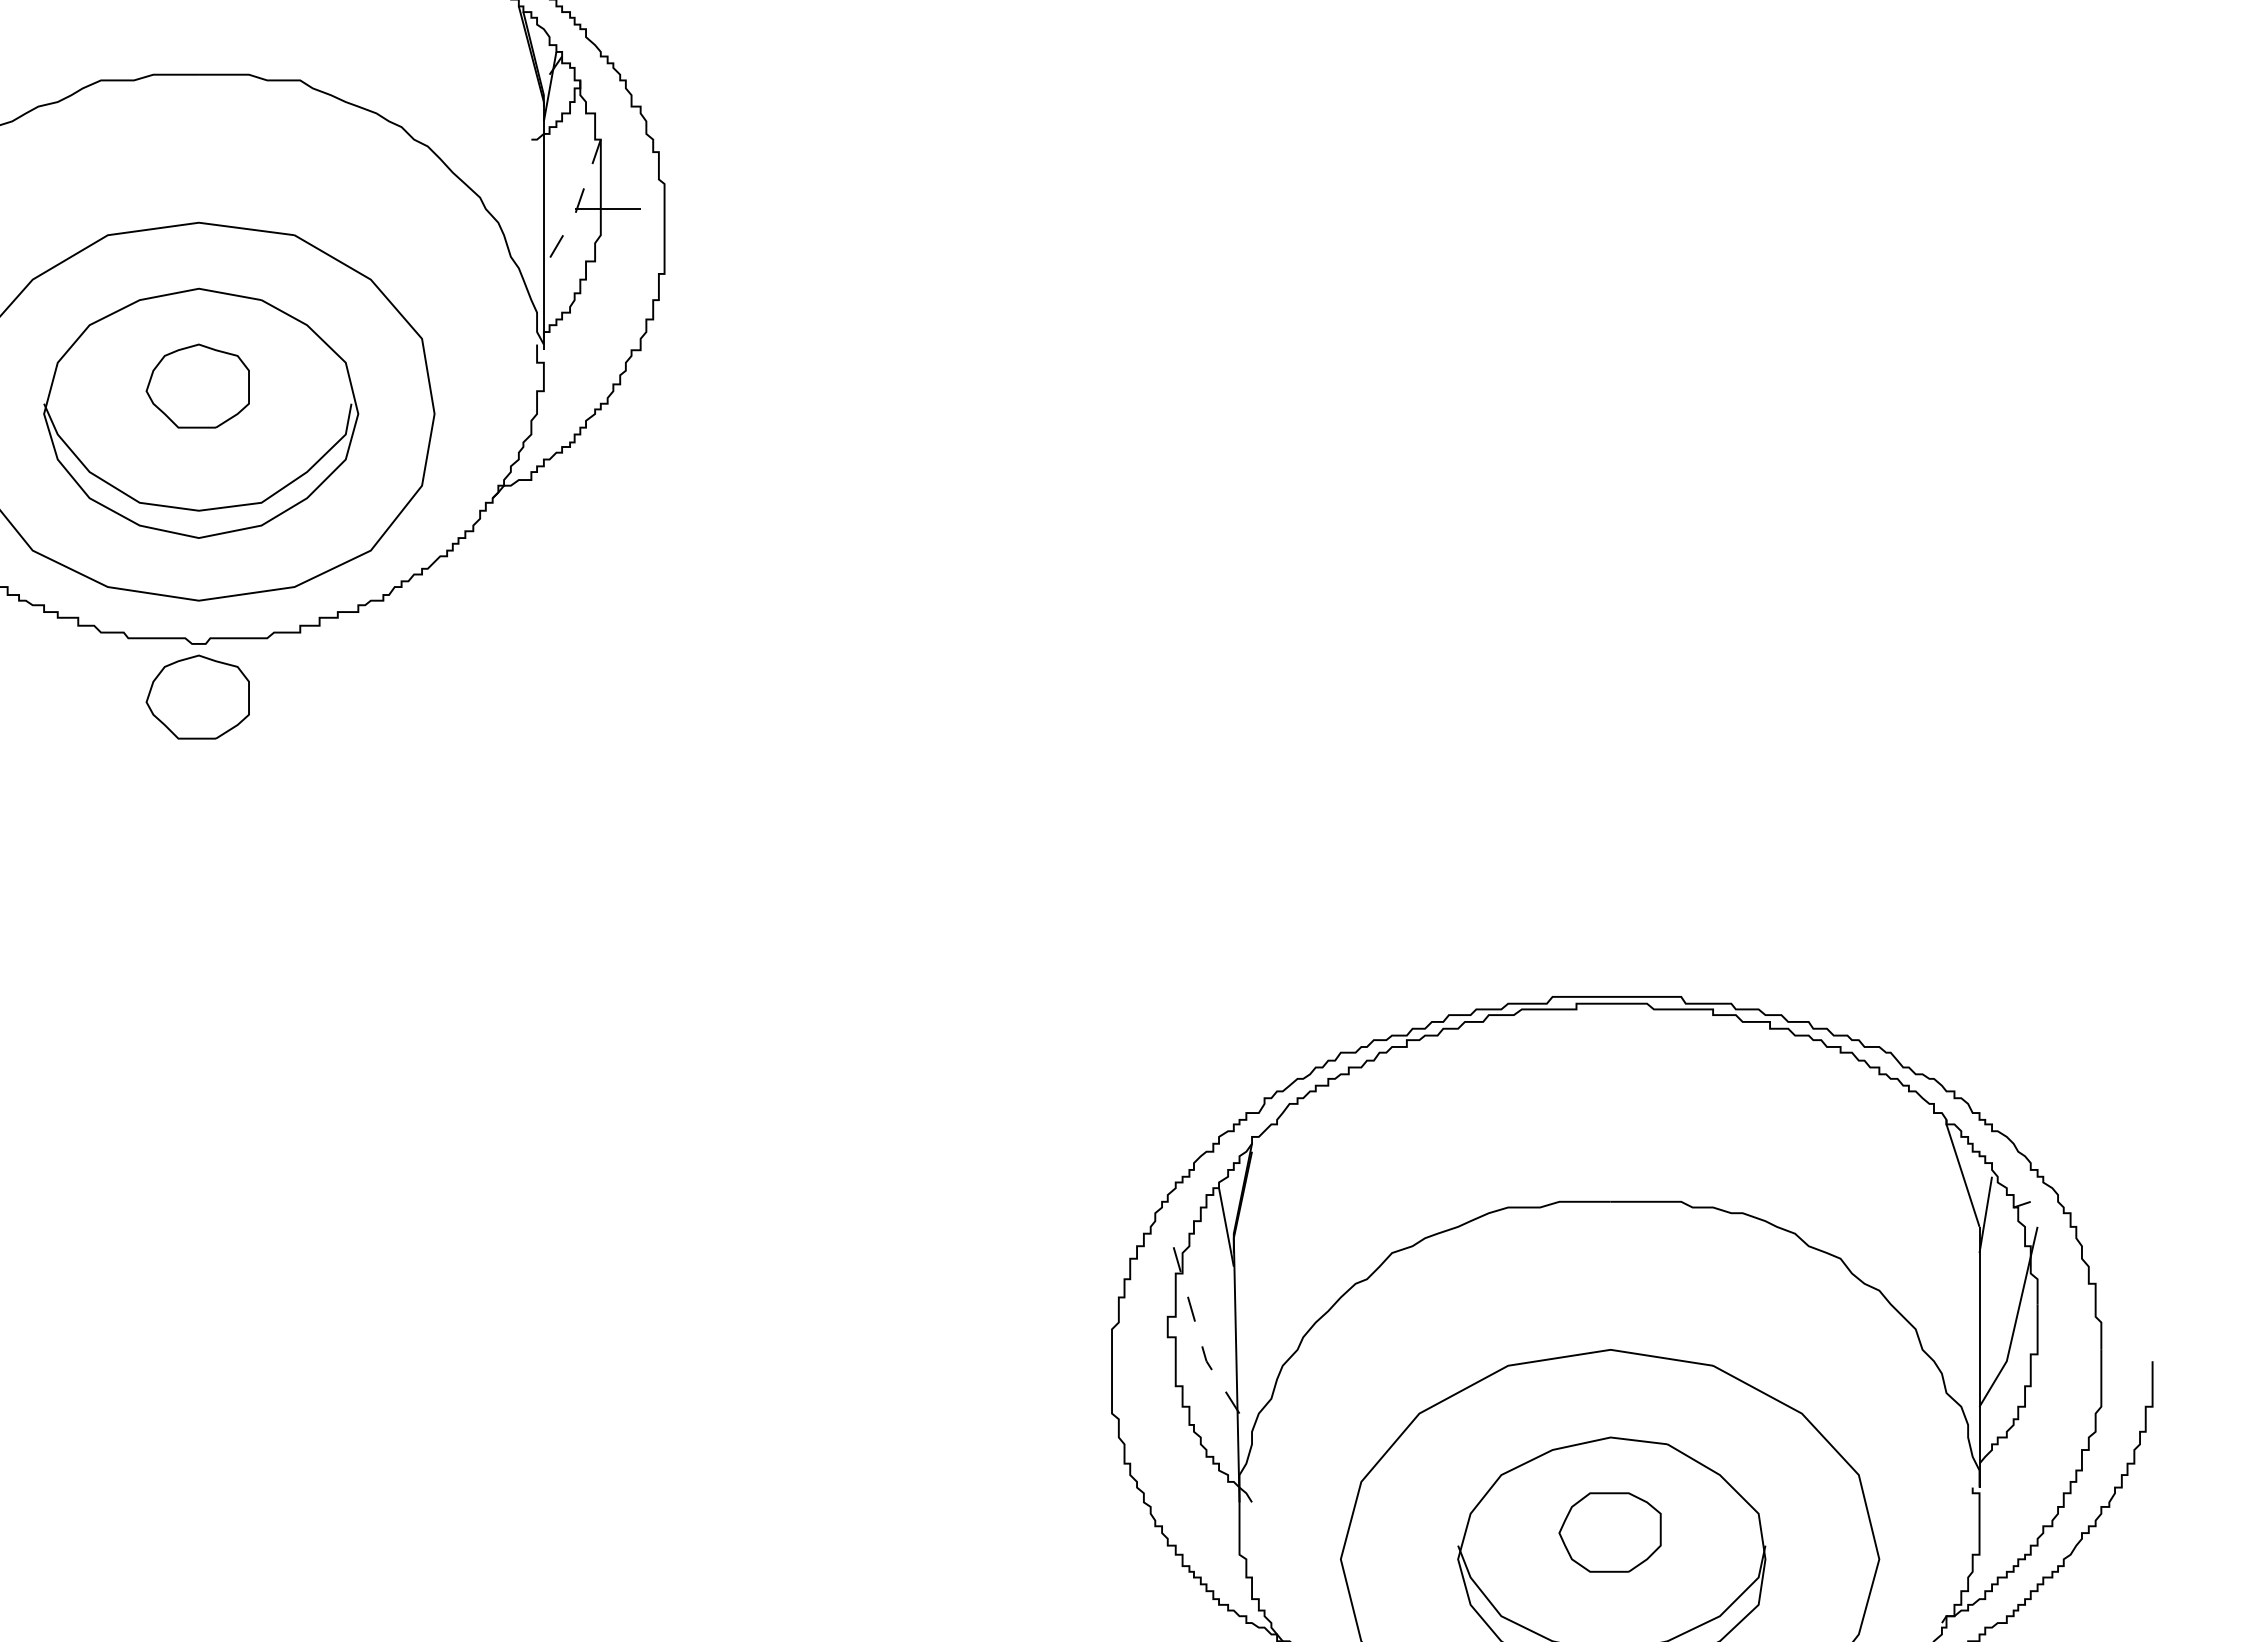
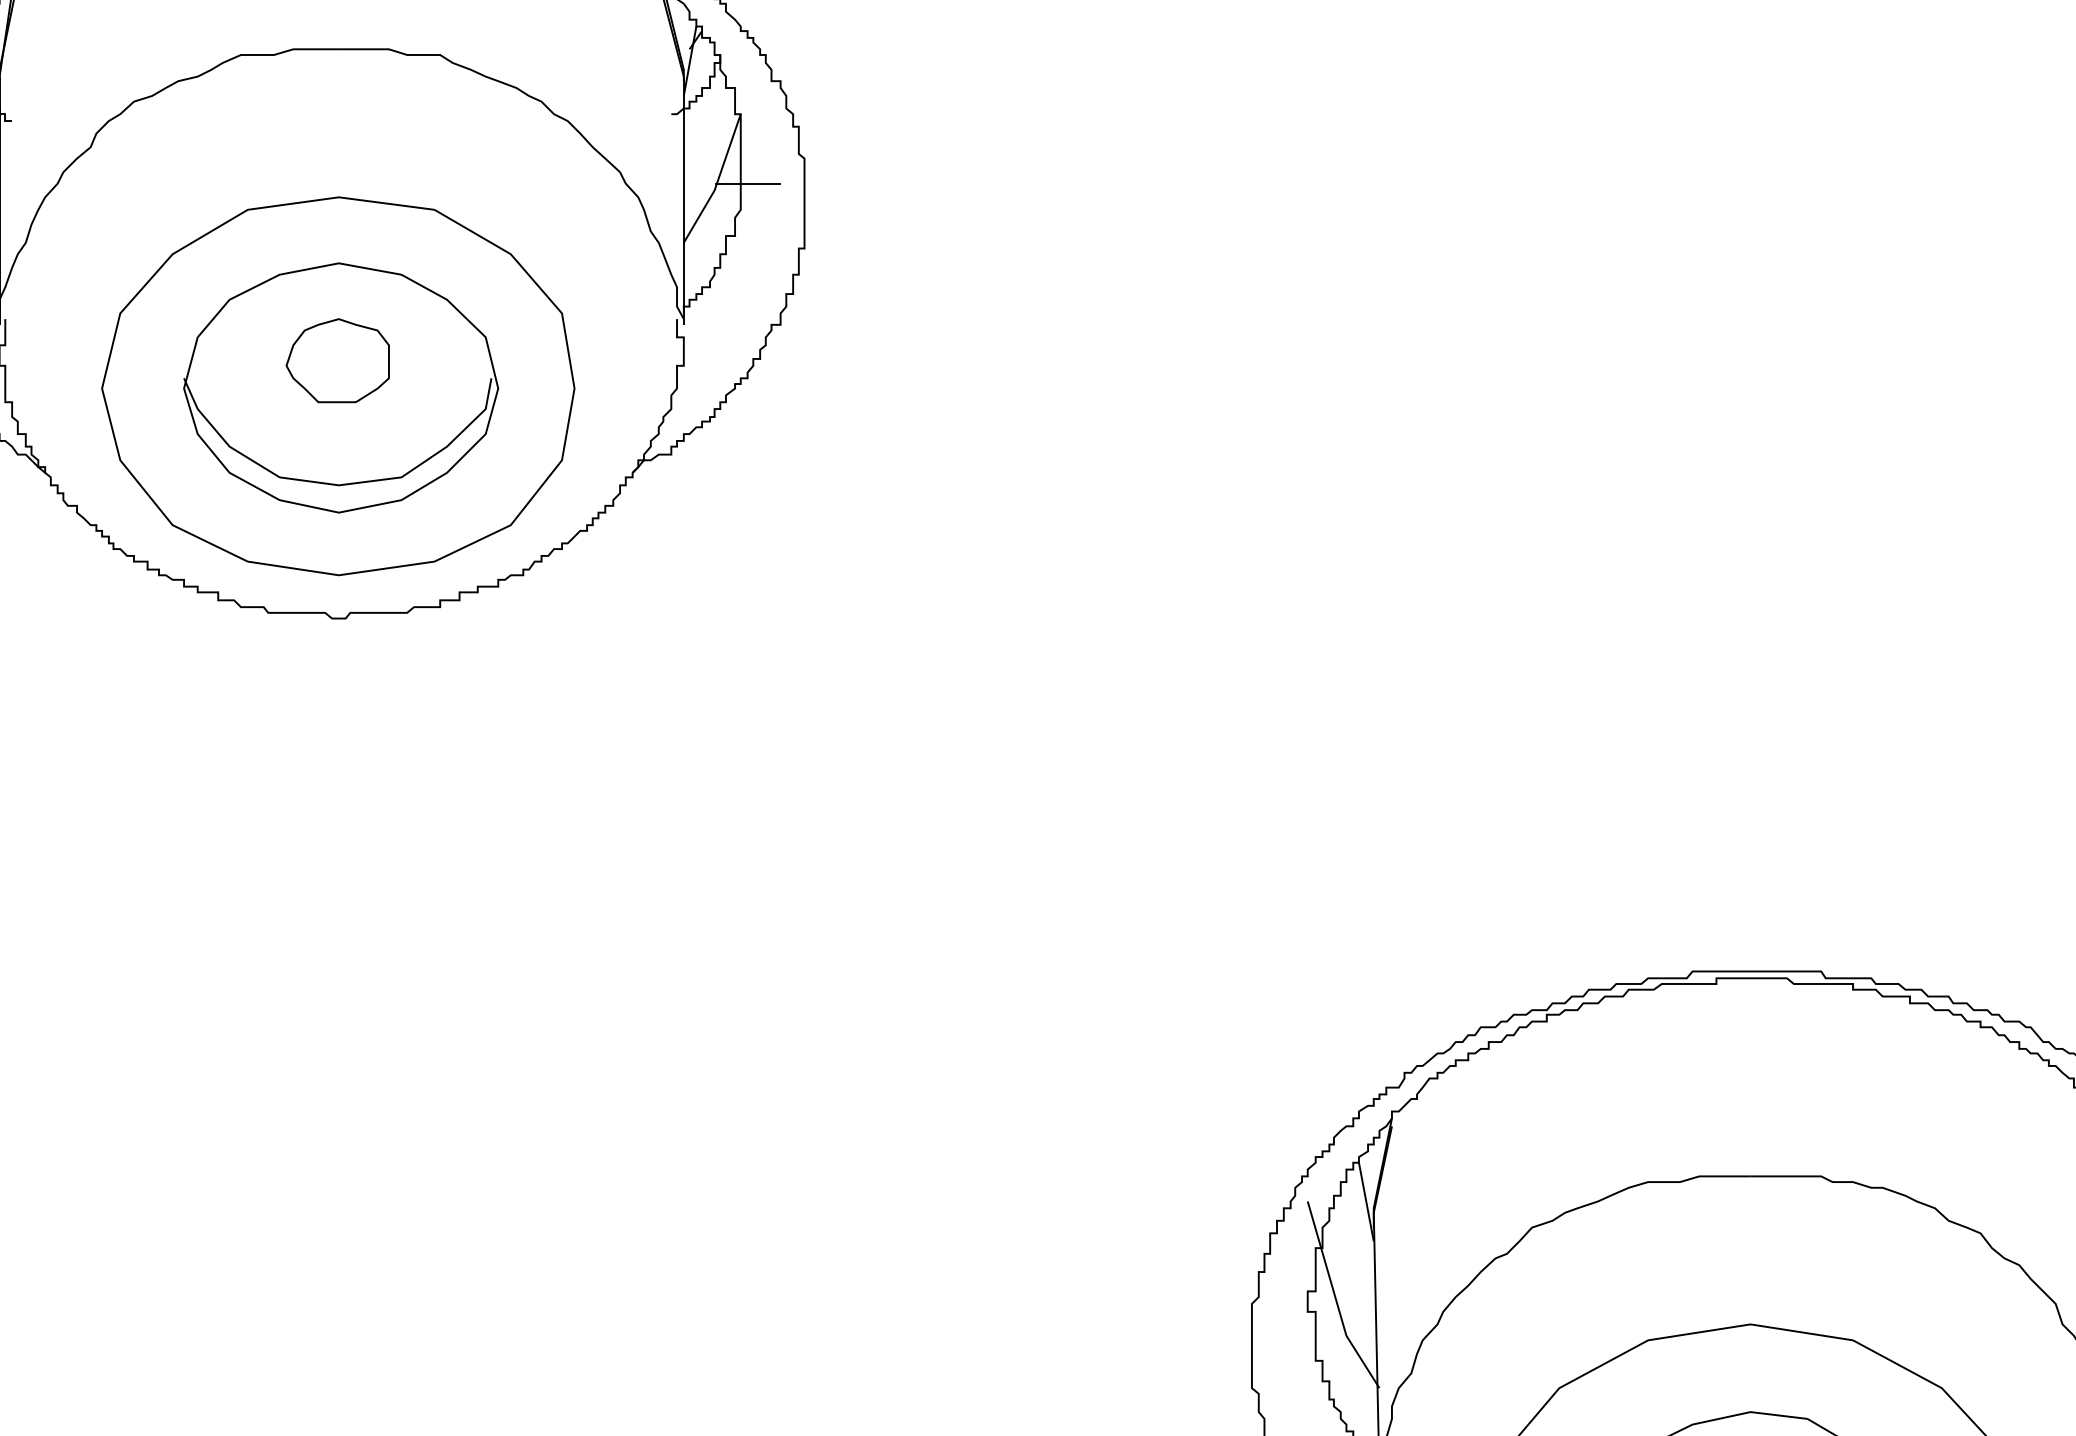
line: (577, 207) -> (717, 182), dashed -> solid
part: (197, 696) -> (337, 671), removed
line: (1195, 1323) -> (1335, 1298), dashed -> solid

